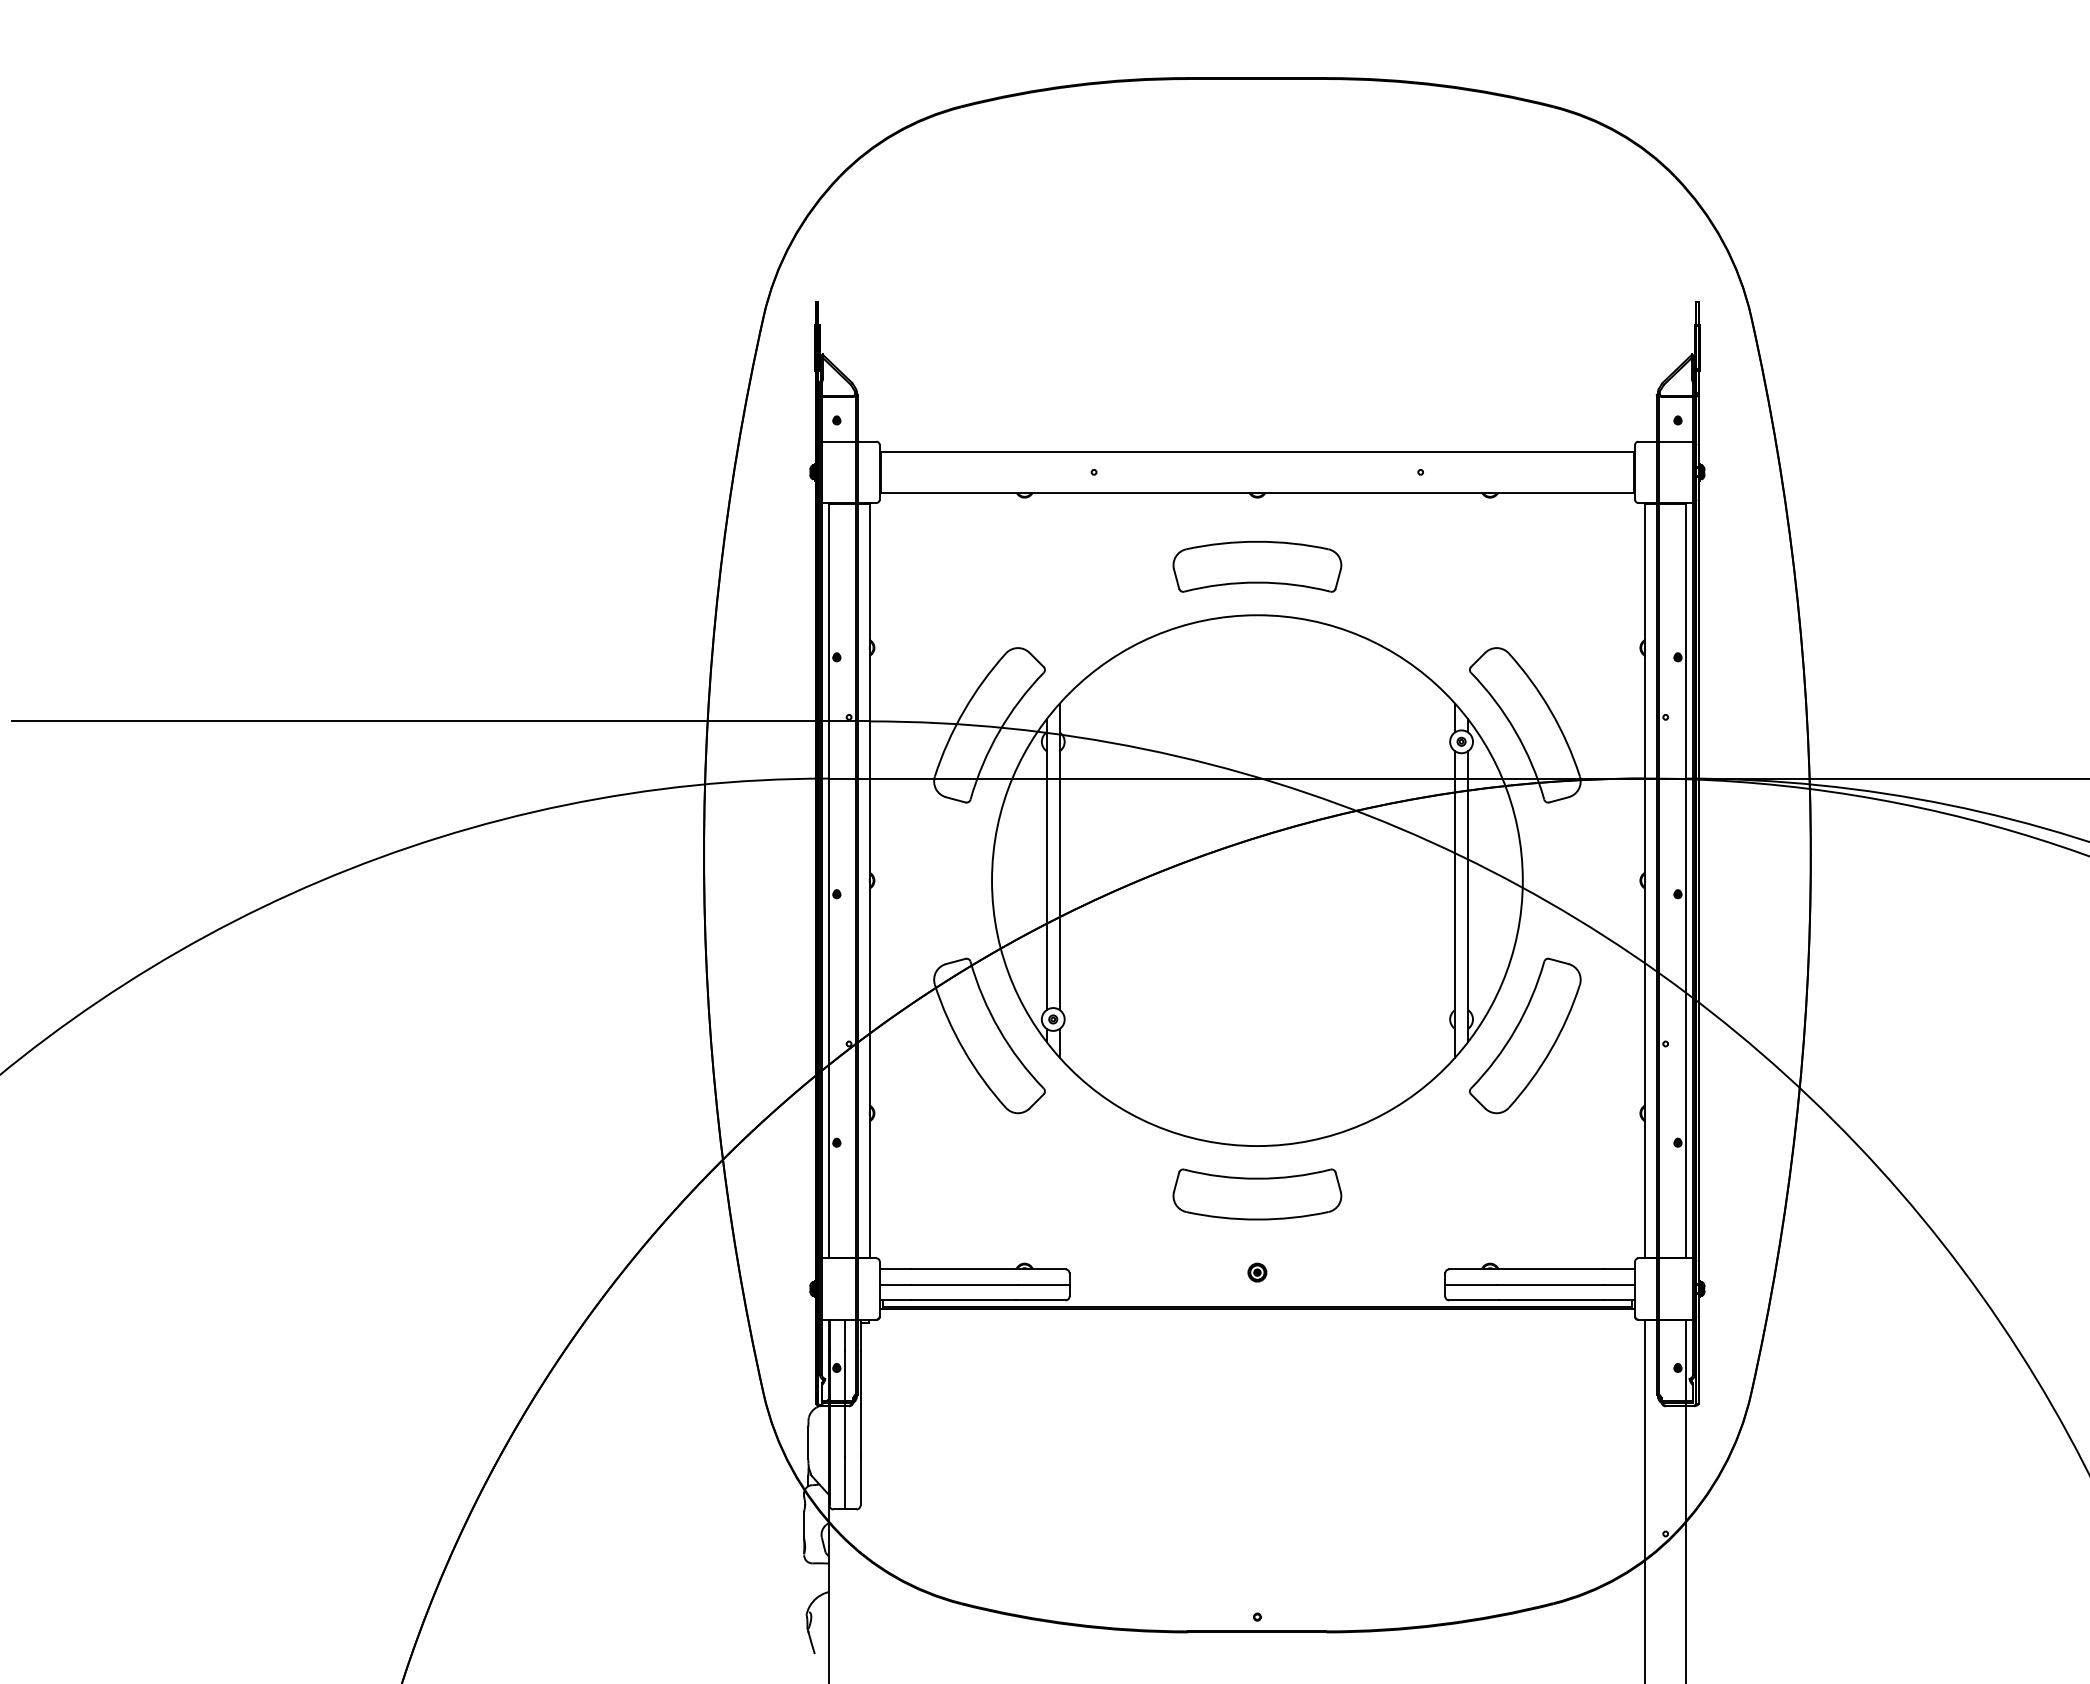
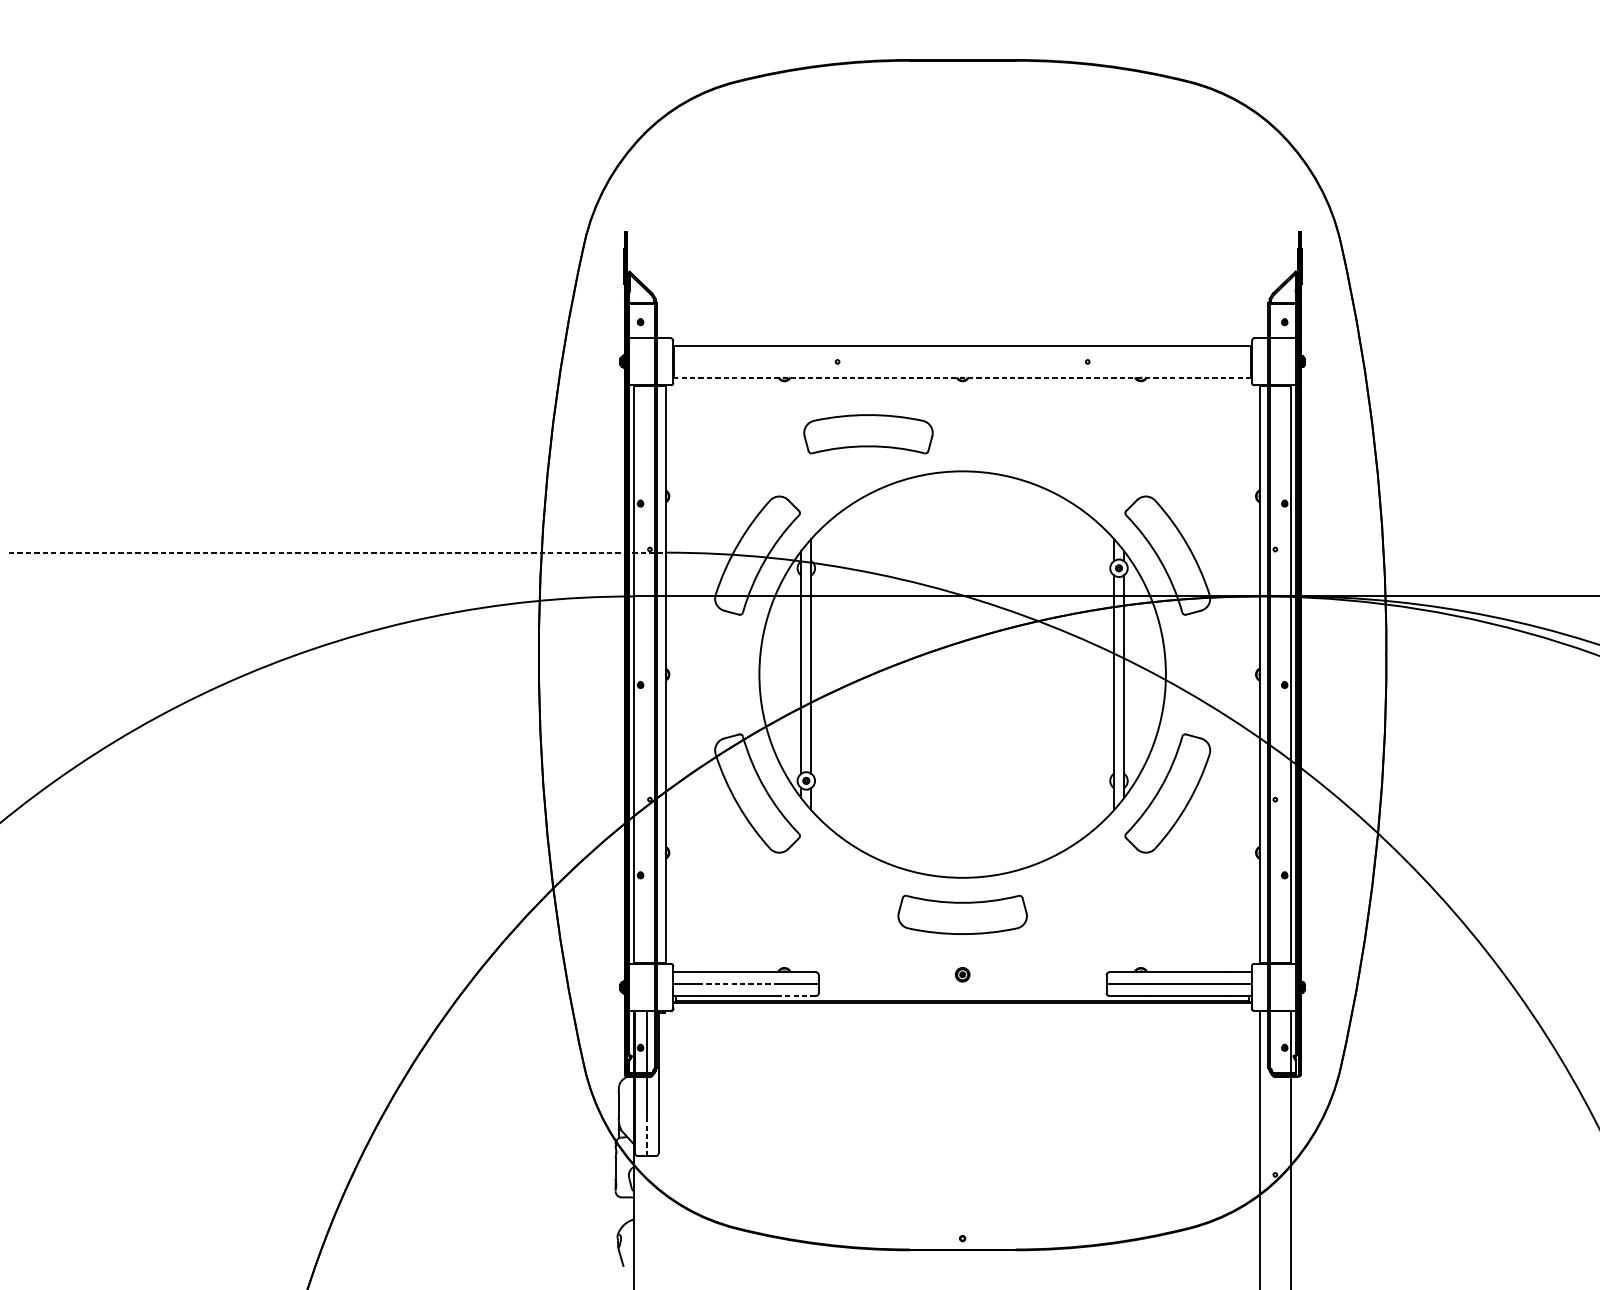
line: (1257, 492) -> (962, 377), solid -> dashed
part: (1257, 566) -> (868, 434), moved
line: (440, 721) -> (337, 552), solid -> dashed
line: (963, 1284) -> (737, 983), solid -> dashed
line: (1040, 1300) -> (796, 996), solid -> dashed
line: (845, 1482) -> (647, 1135), solid -> dashed

